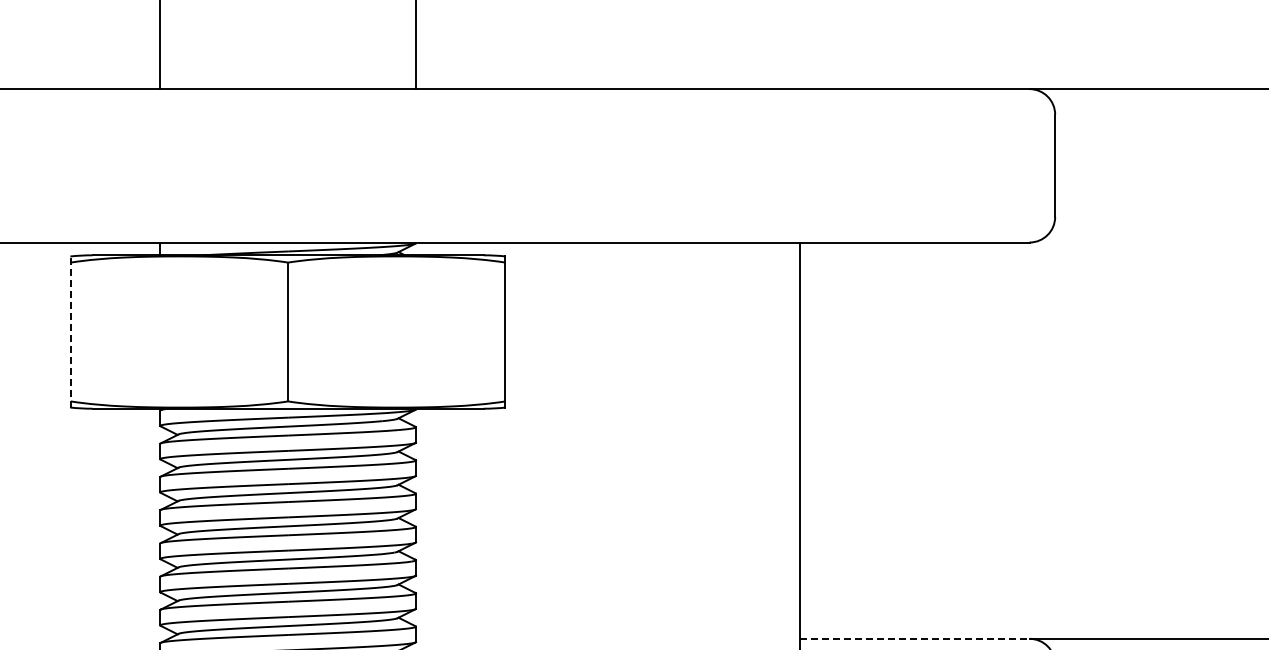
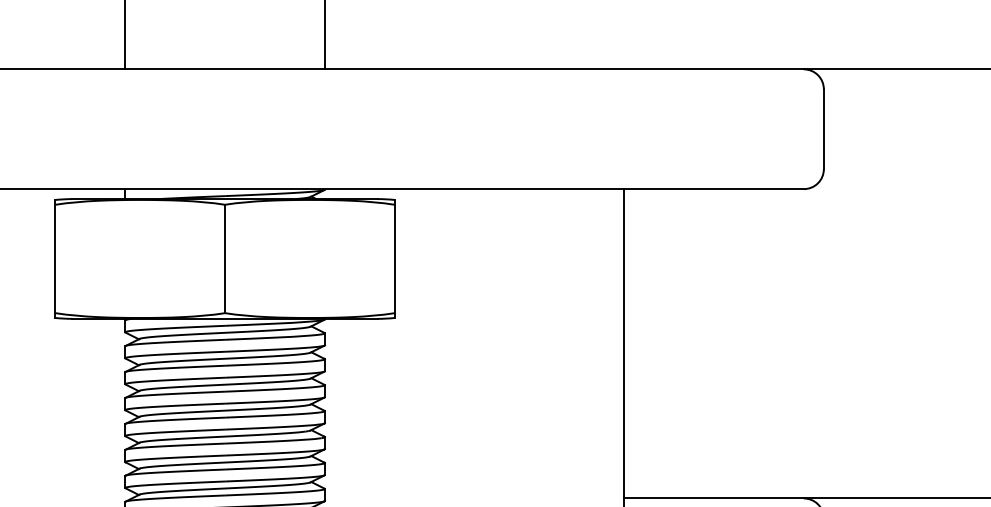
line: (70, 332) -> (55, 259), dashed -> solid
line: (915, 638) -> (714, 498), dashed -> solid

